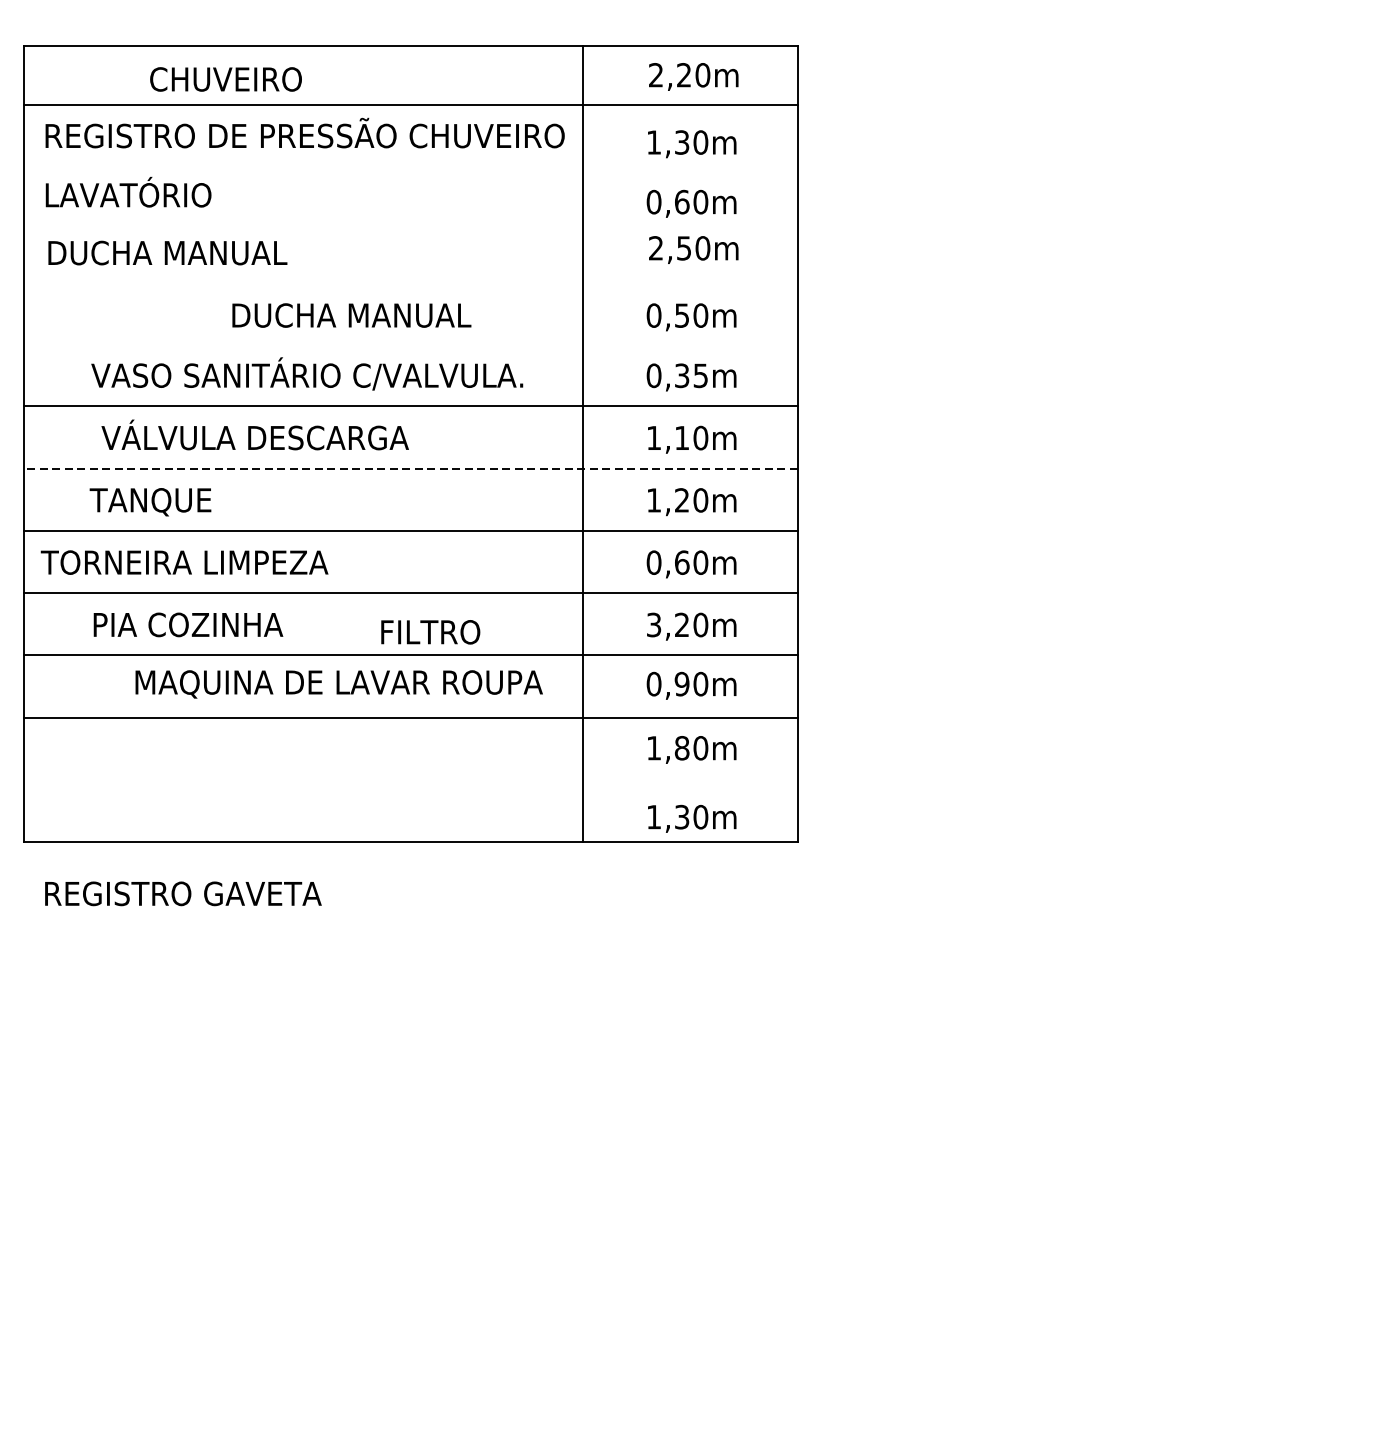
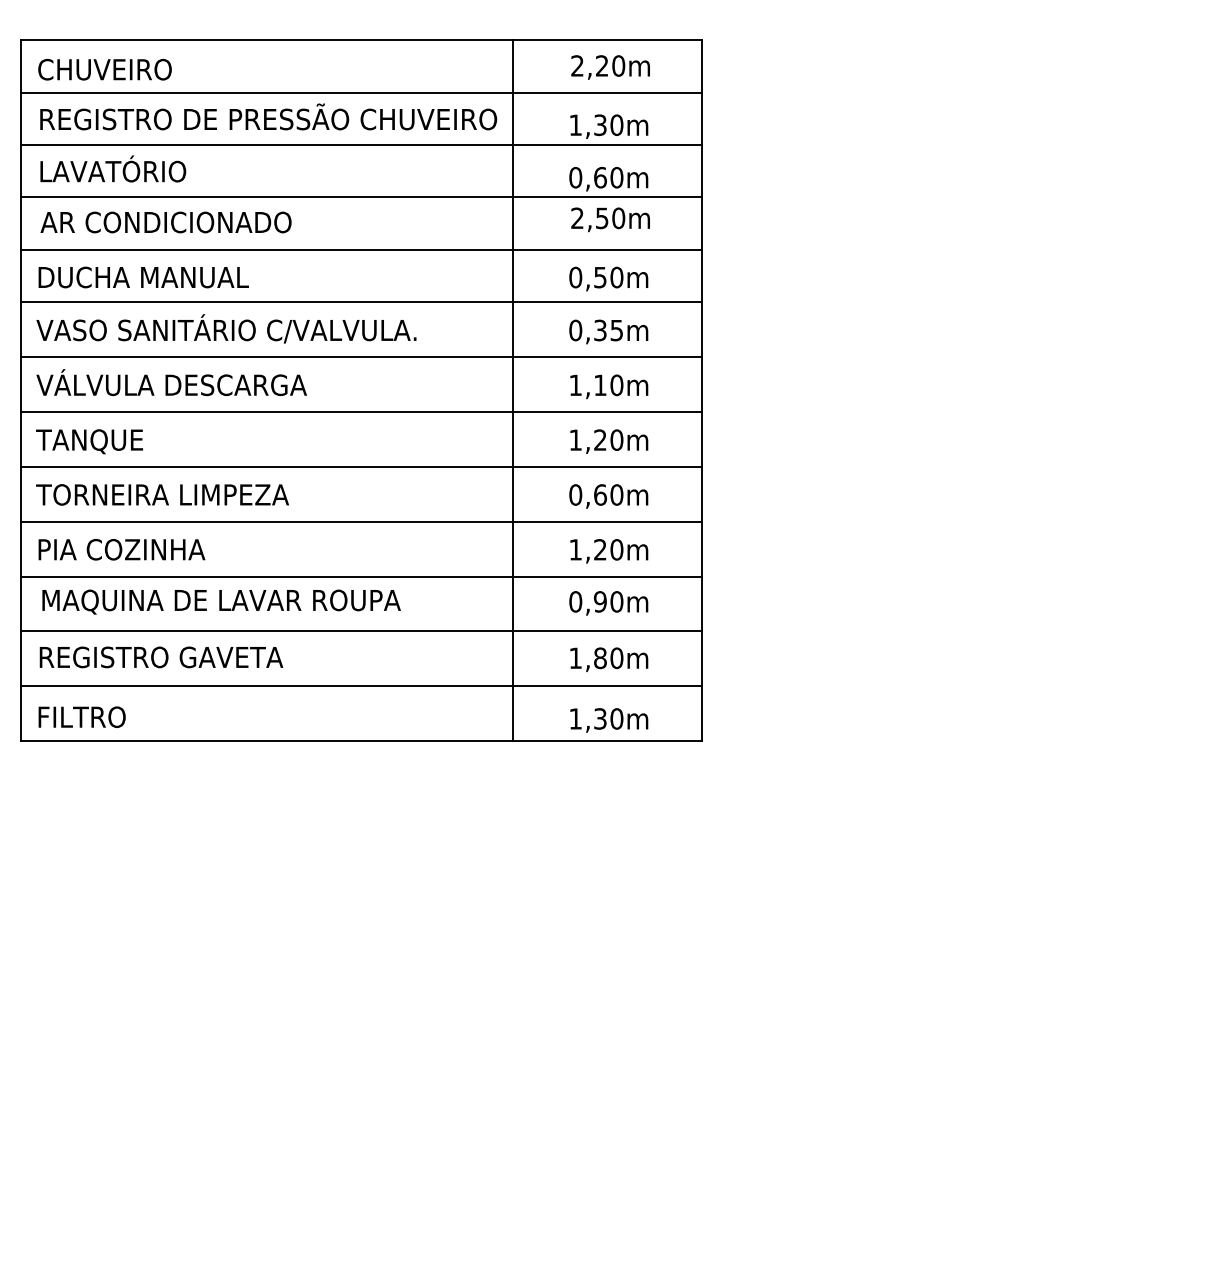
text: (225, 79) -> (104, 69), moved
line: (410, 165) -> (361, 145), added
line: (410, 224) -> (361, 197), added
text: (187, 253) -> (165, 222), DUCHA MANUAL -> AR CONDICIONADO
line: (410, 283) -> (361, 249), added
text: (351, 315) -> (143, 277), moved
line: (410, 343) -> (361, 302), added
text: (307, 373) -> (226, 328), moved
text: (254, 434) -> (171, 382), moved
line: (410, 468) -> (361, 412), dashed -> solid
text: (150, 501) -> (89, 441), moved
text: (187, 624) -> (121, 549), moved
text: (653, 624) -> (575, 549), 3,20m -> 1,20m
text: (429, 631) -> (81, 716), moved
text: (339, 683) -> (221, 601), moved
line: (410, 780) -> (361, 686), added
text: (183, 893) -> (161, 657), moved

